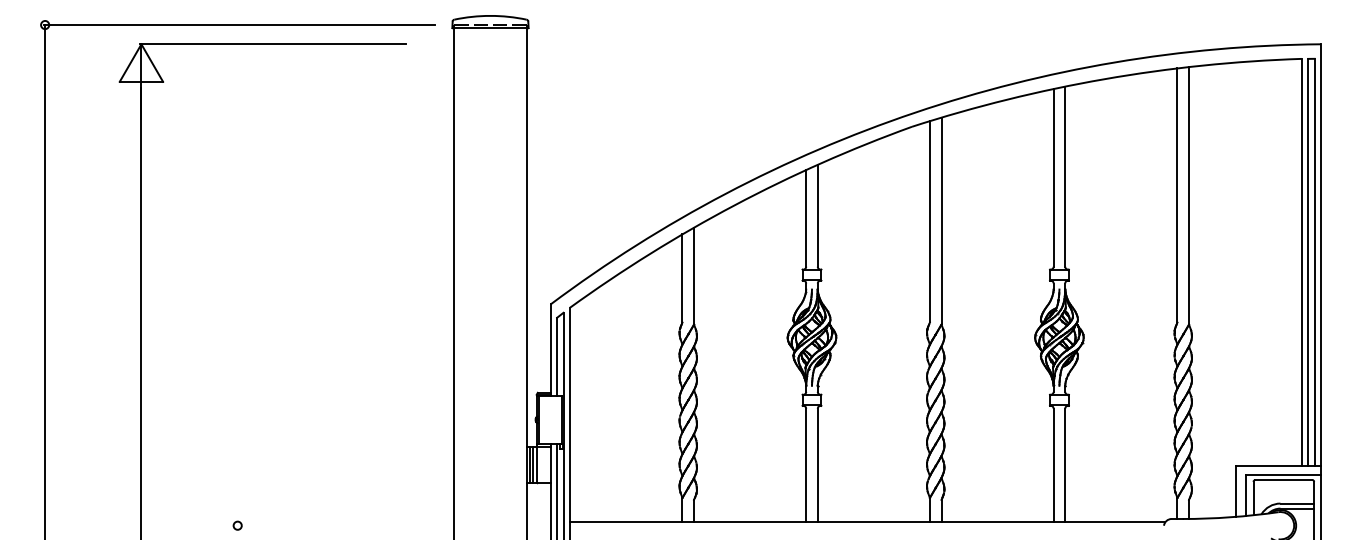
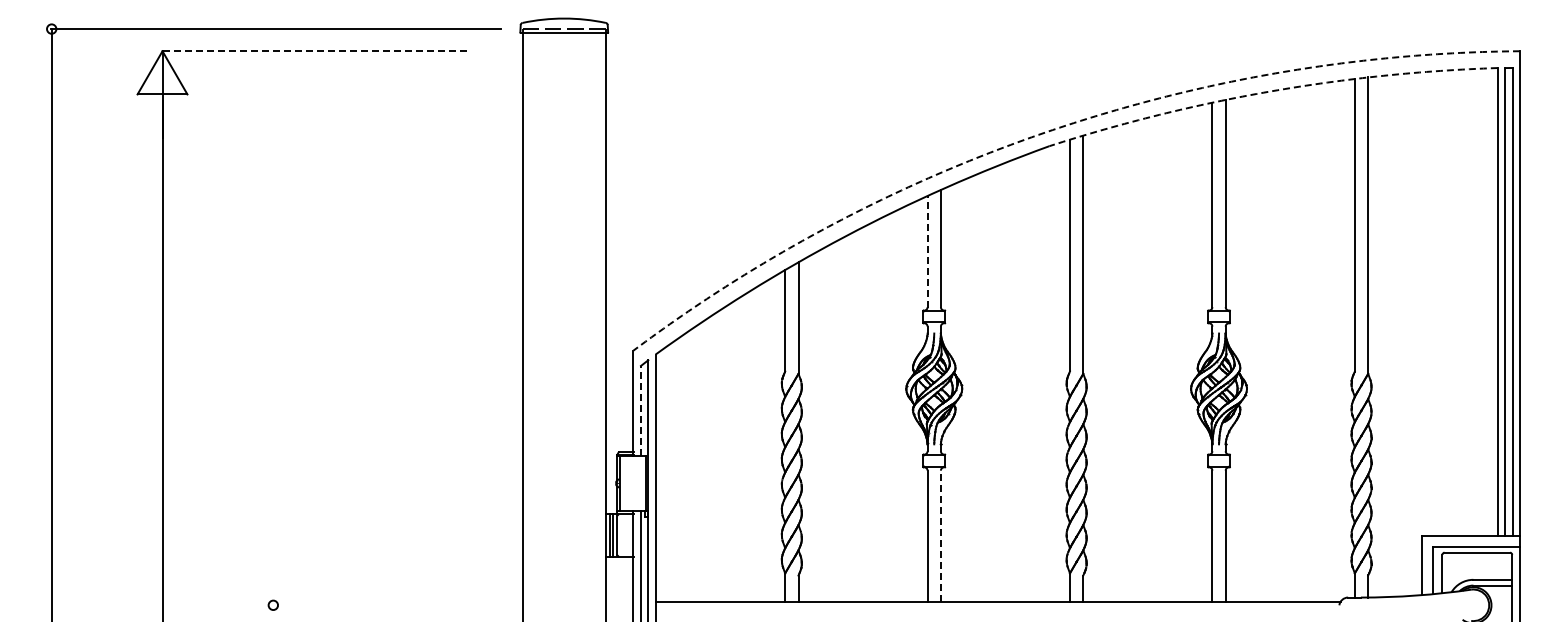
line: (273, 44) -> (314, 51), solid -> dashed
arc: (1104, 79) -> (1270, 91), solid -> dashed
arc: (914, 113) -> (1052, 130), solid -> dashed
line: (806, 218) -> (927, 251), solid -> dashed
line: (556, 356) -> (640, 410), solid -> dashed
line: (817, 465) -> (940, 535), solid -> dashed

